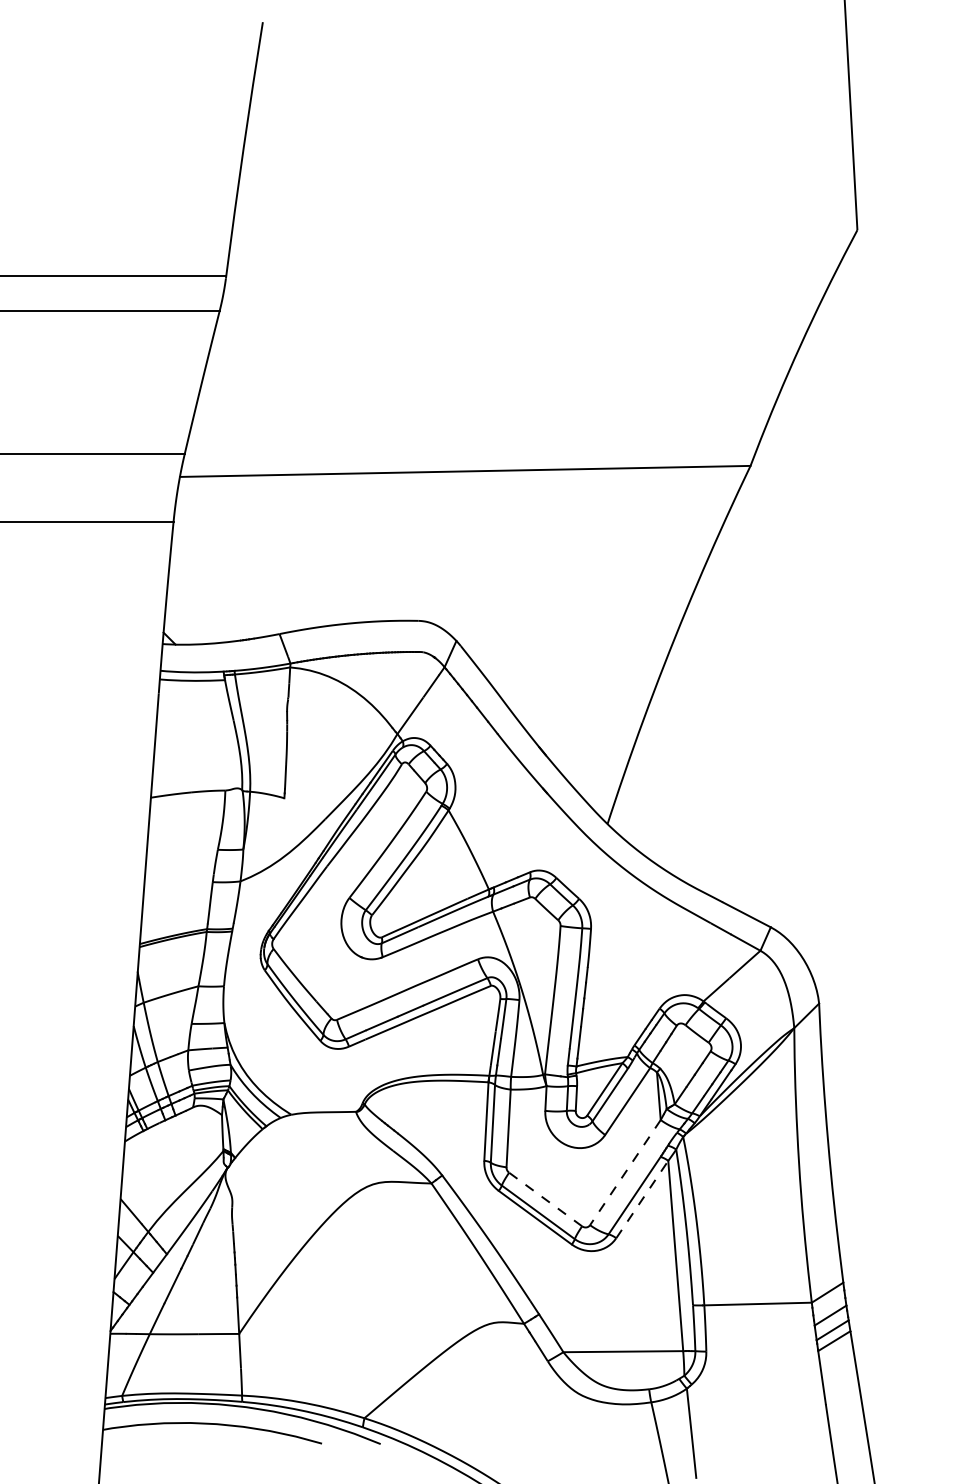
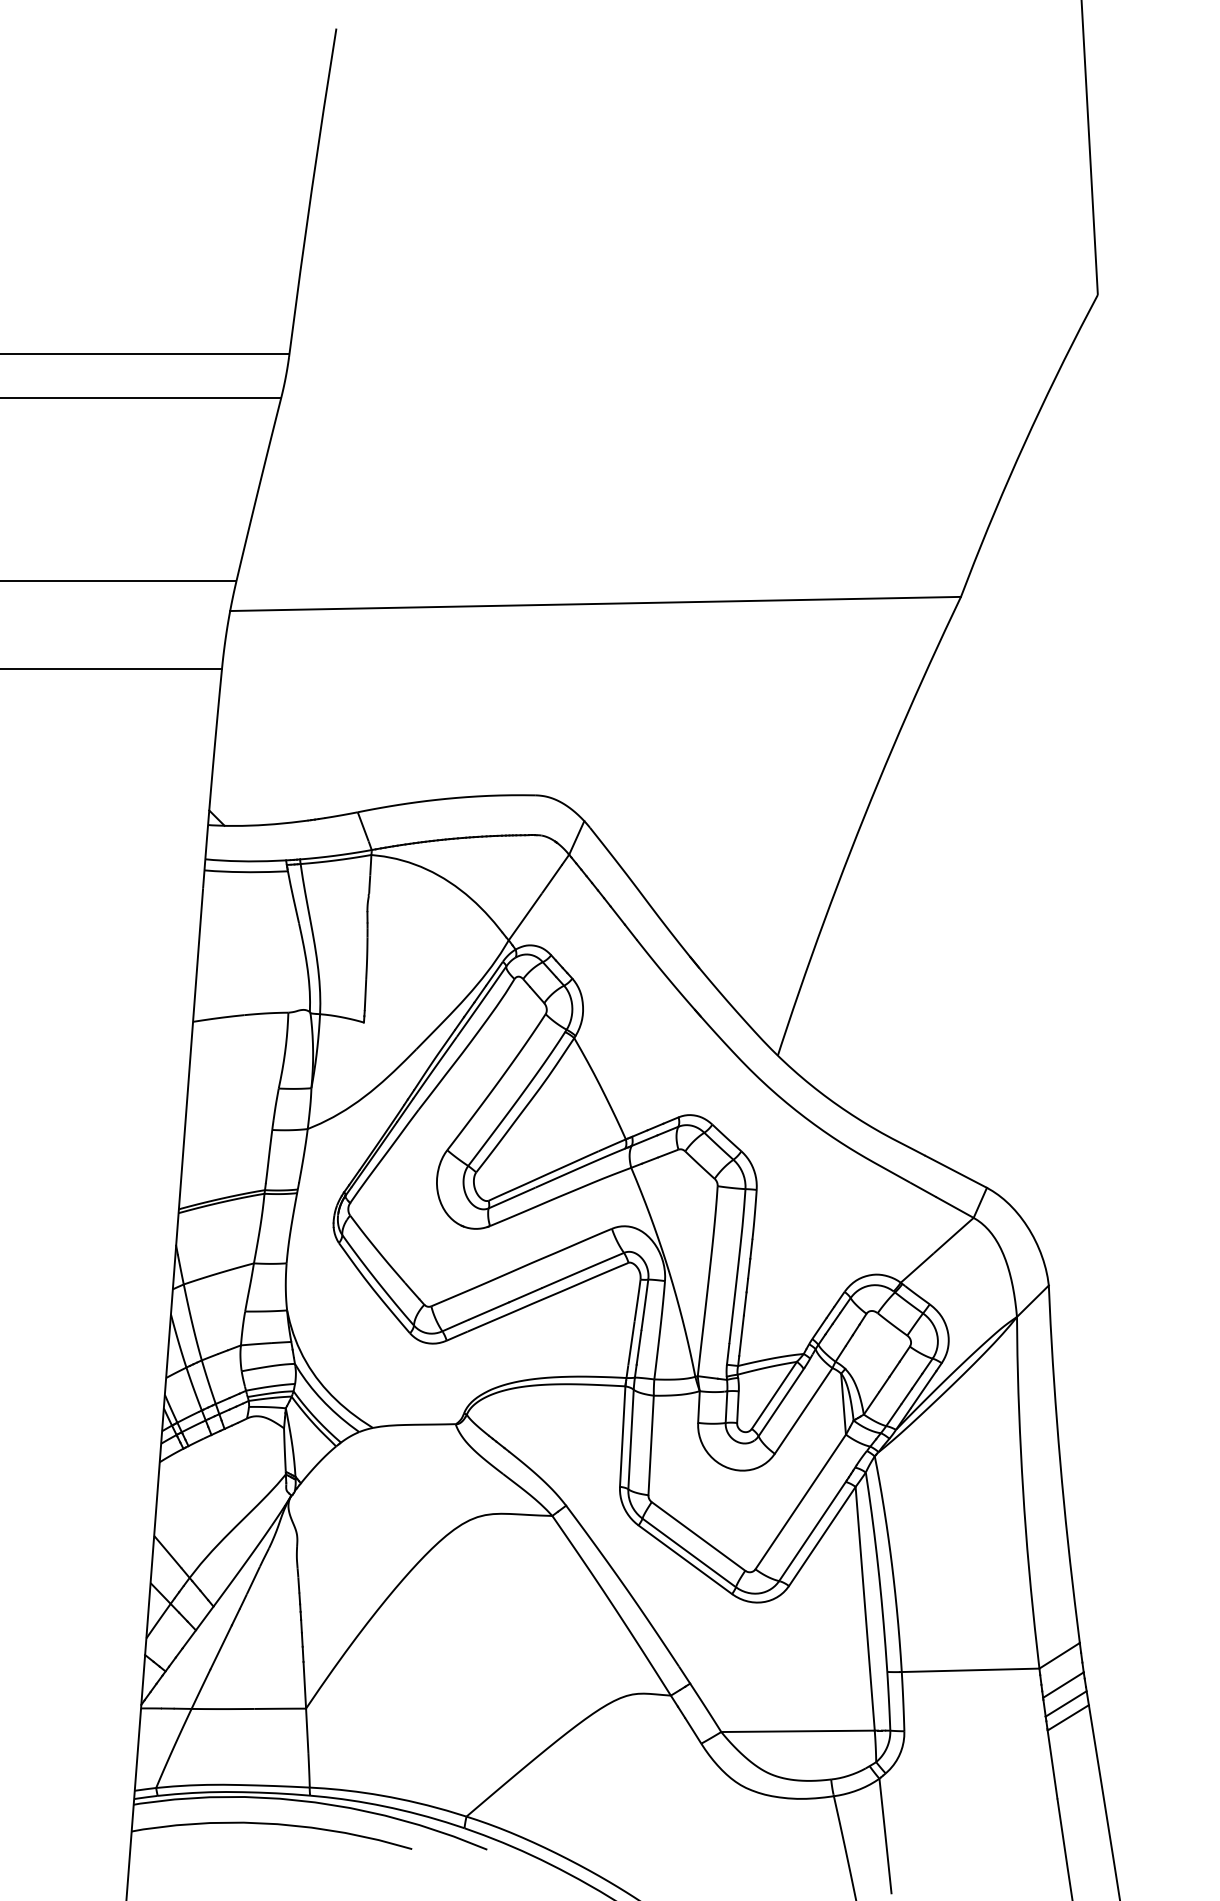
line: (625, 1173) -> (800, 1502), dashed -> solid
line: (545, 1199) -> (698, 1536), dashed -> solid
line: (642, 1199) -> (822, 1536), dashed -> solid

